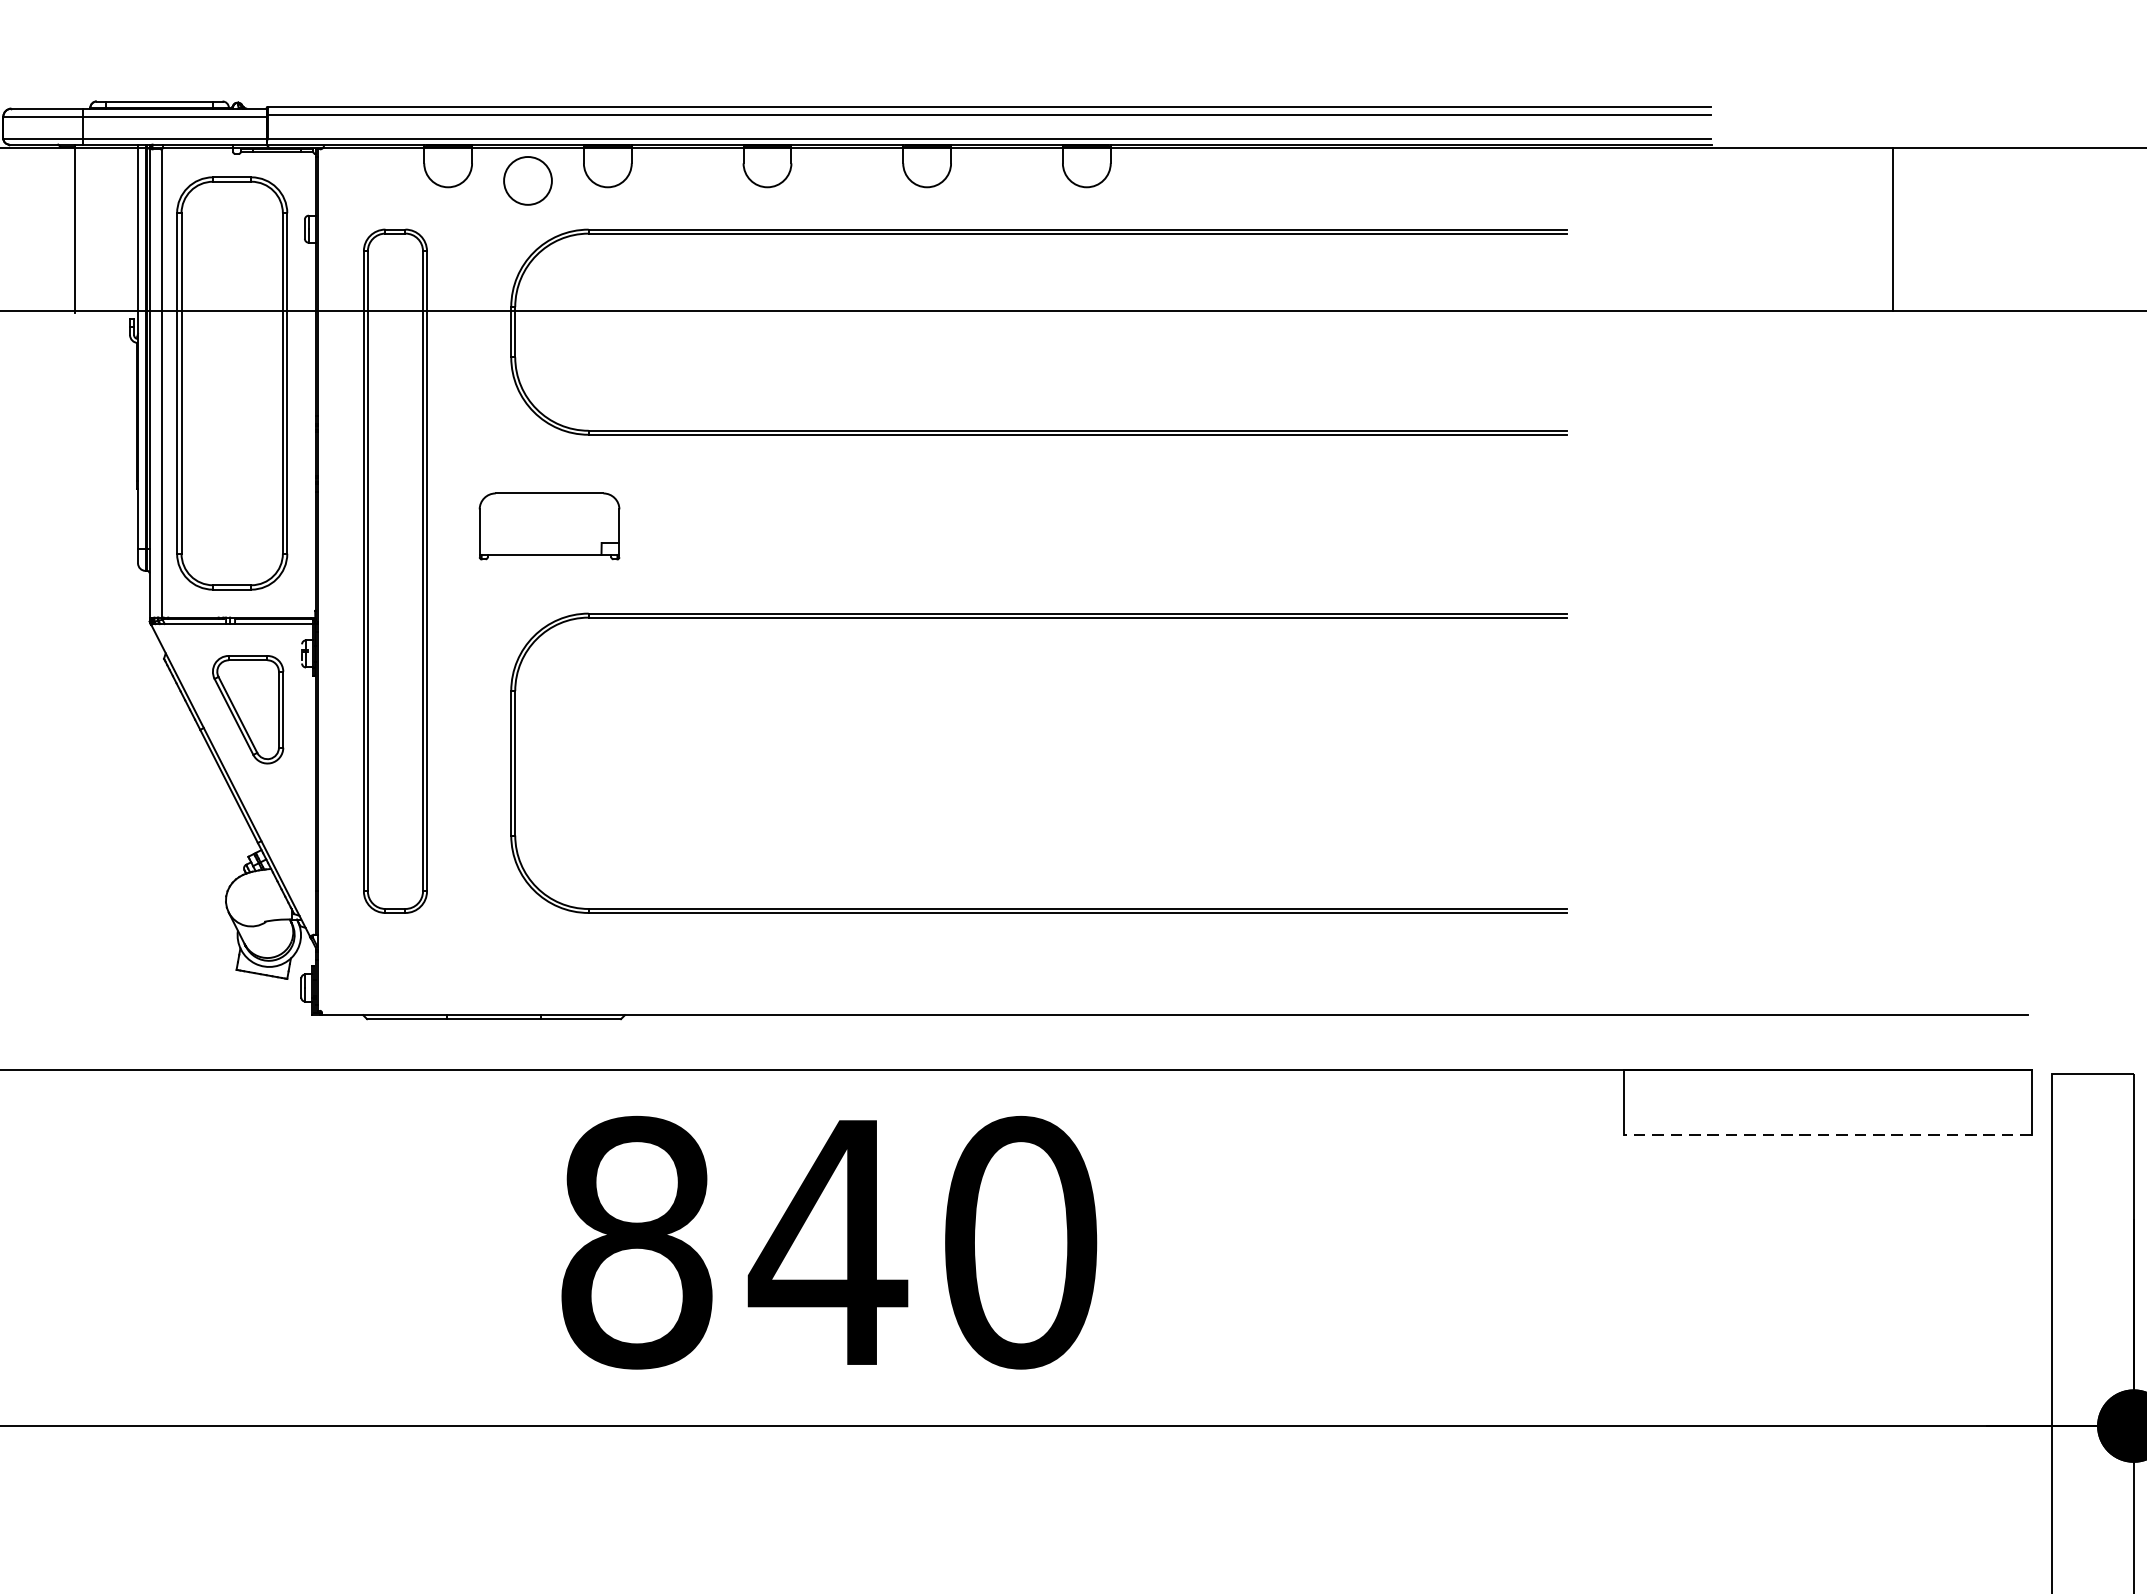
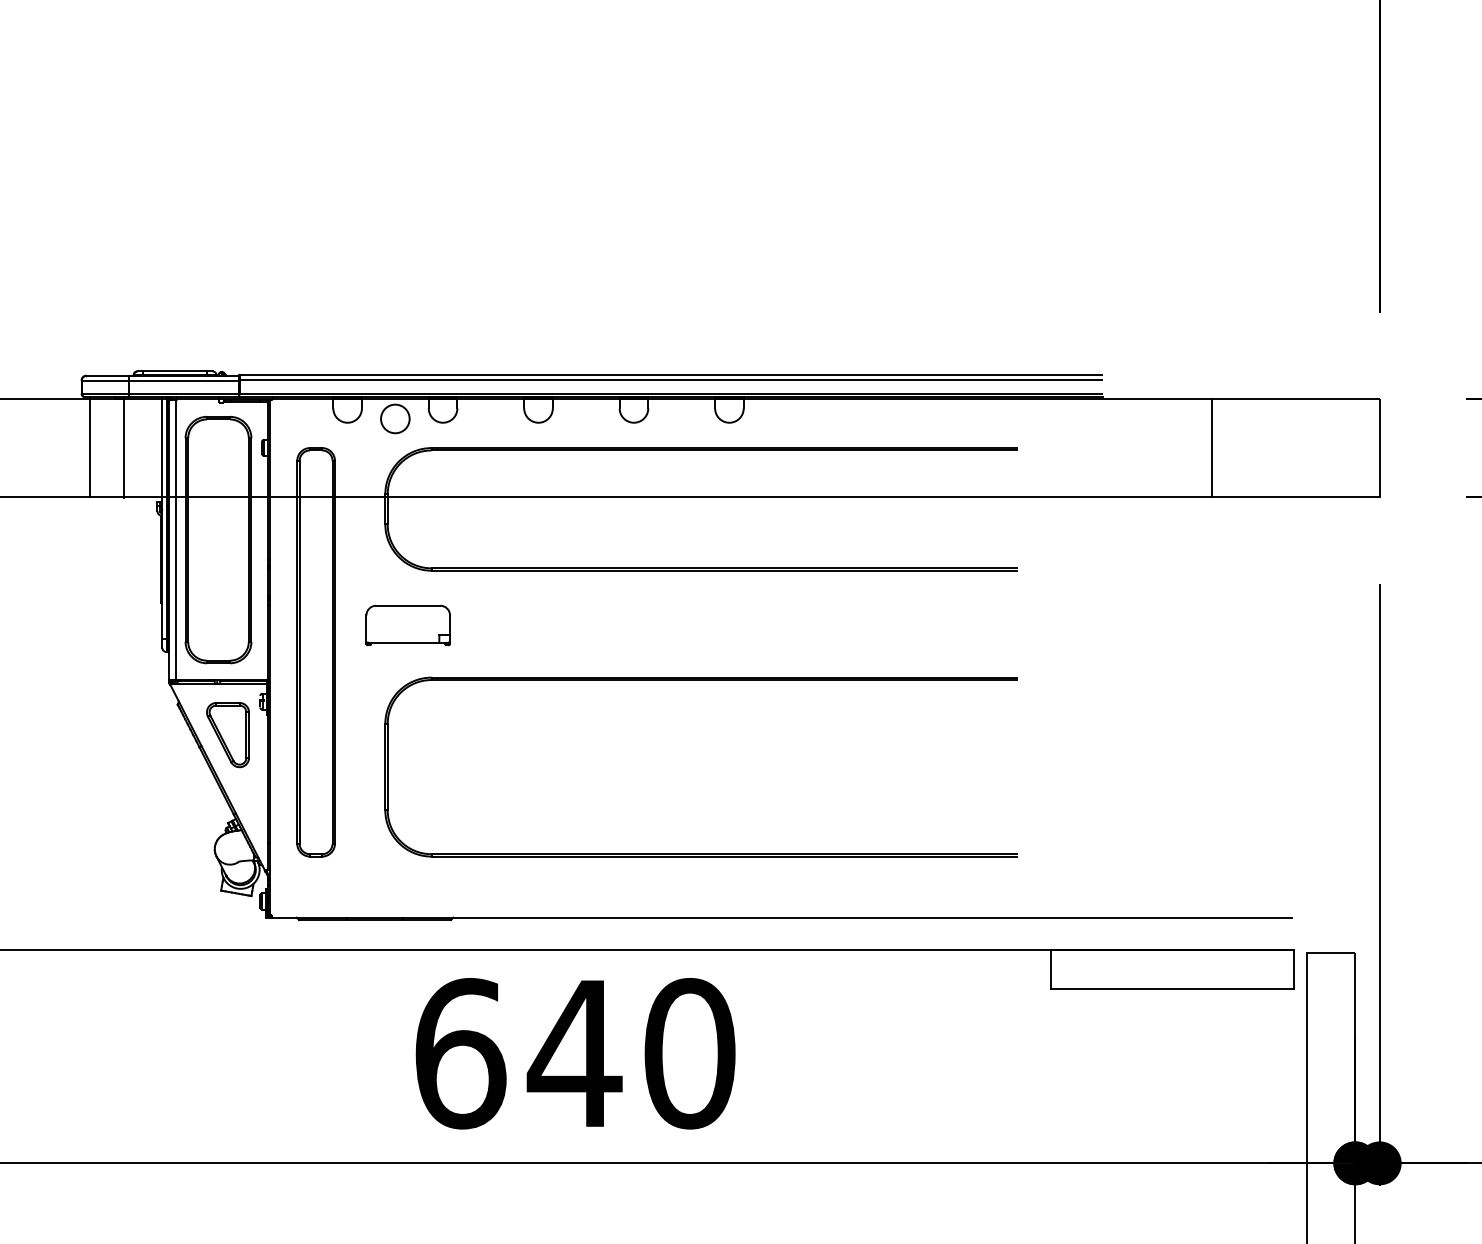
line: (18, 228) -> (90, 447), added
line: (1827, 1135) -> (1172, 989), dashed -> solid
text: (636, 1242) -> (460, 1053), 840 -> 640

